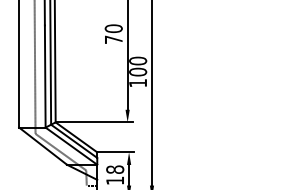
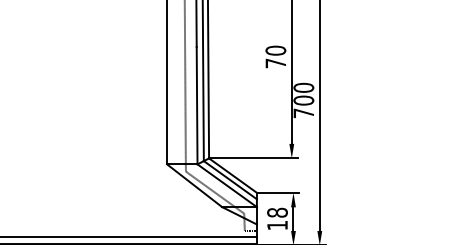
text: (137, 83) -> (303, 113), 100 -> 700

